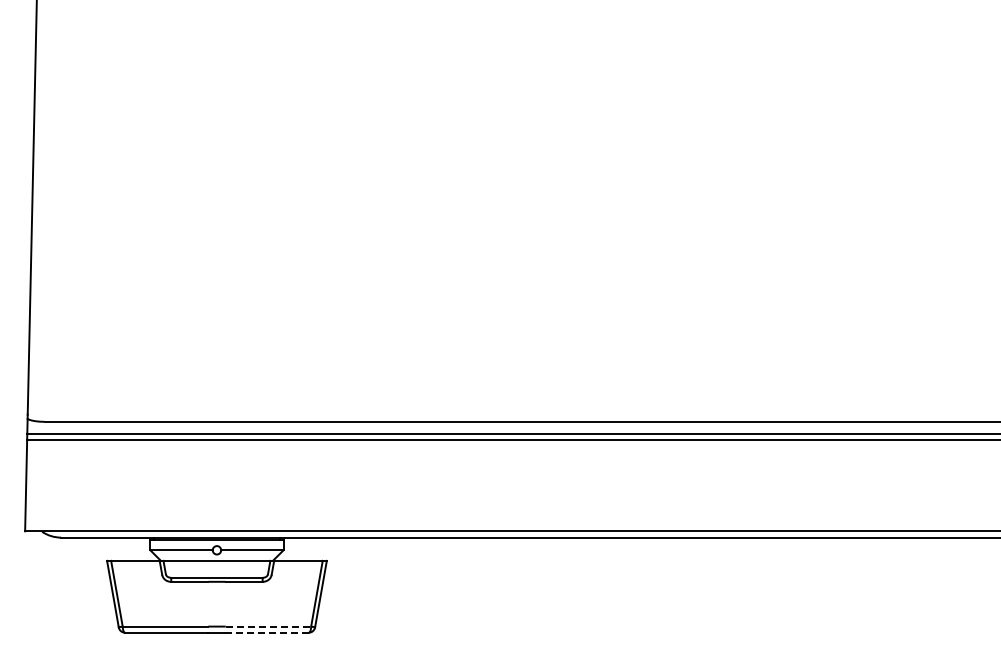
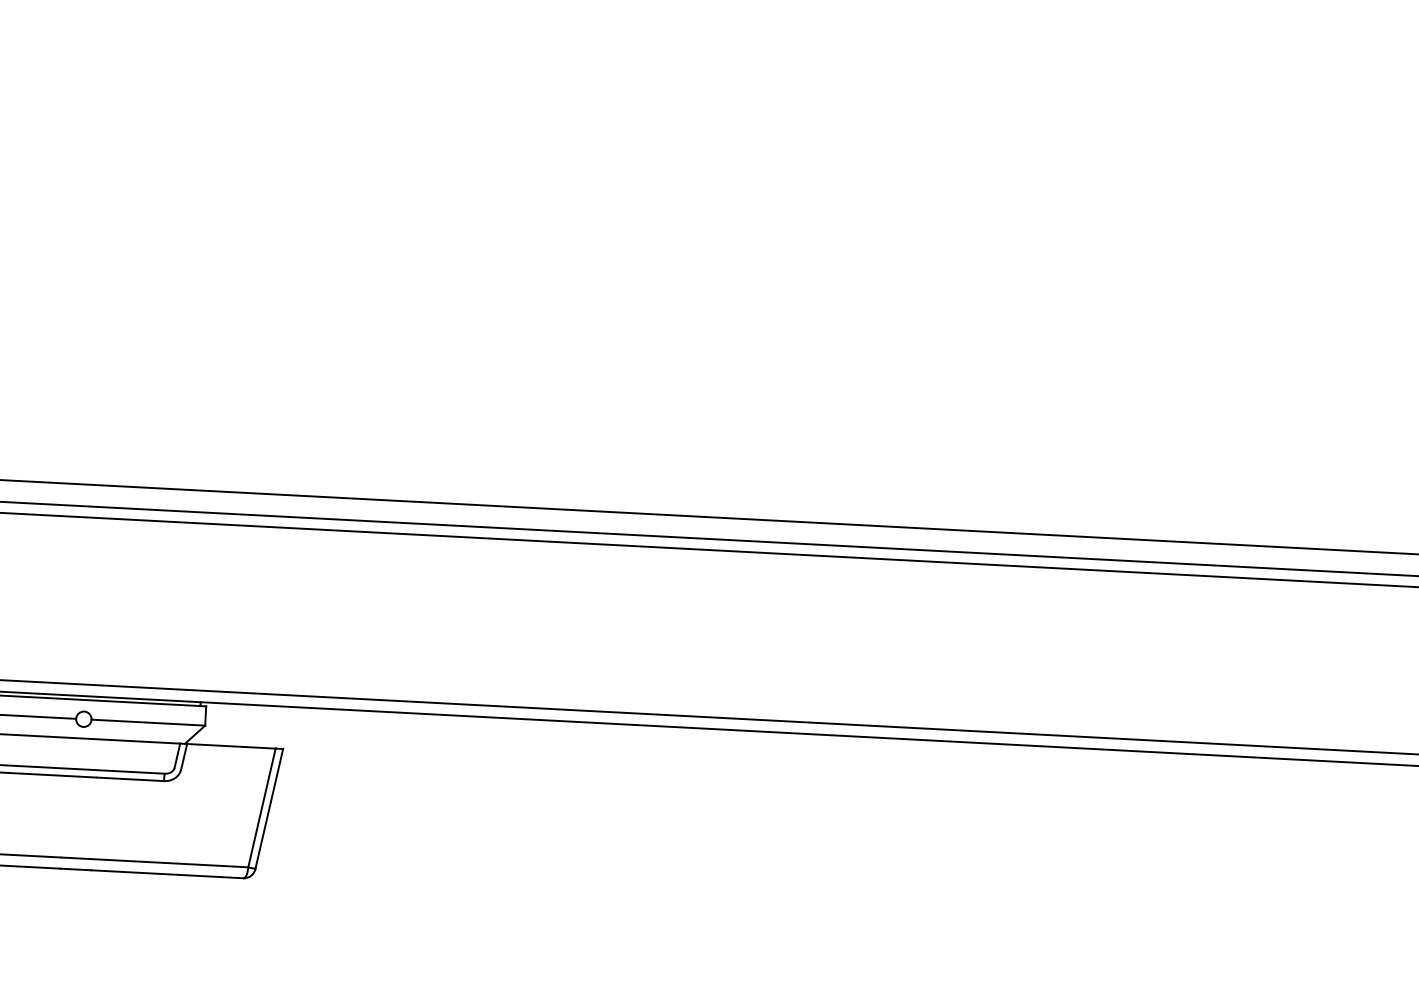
line: (268, 626) -> (170, 863), dashed -> solid
line: (267, 632) -> (168, 873), dashed -> solid

